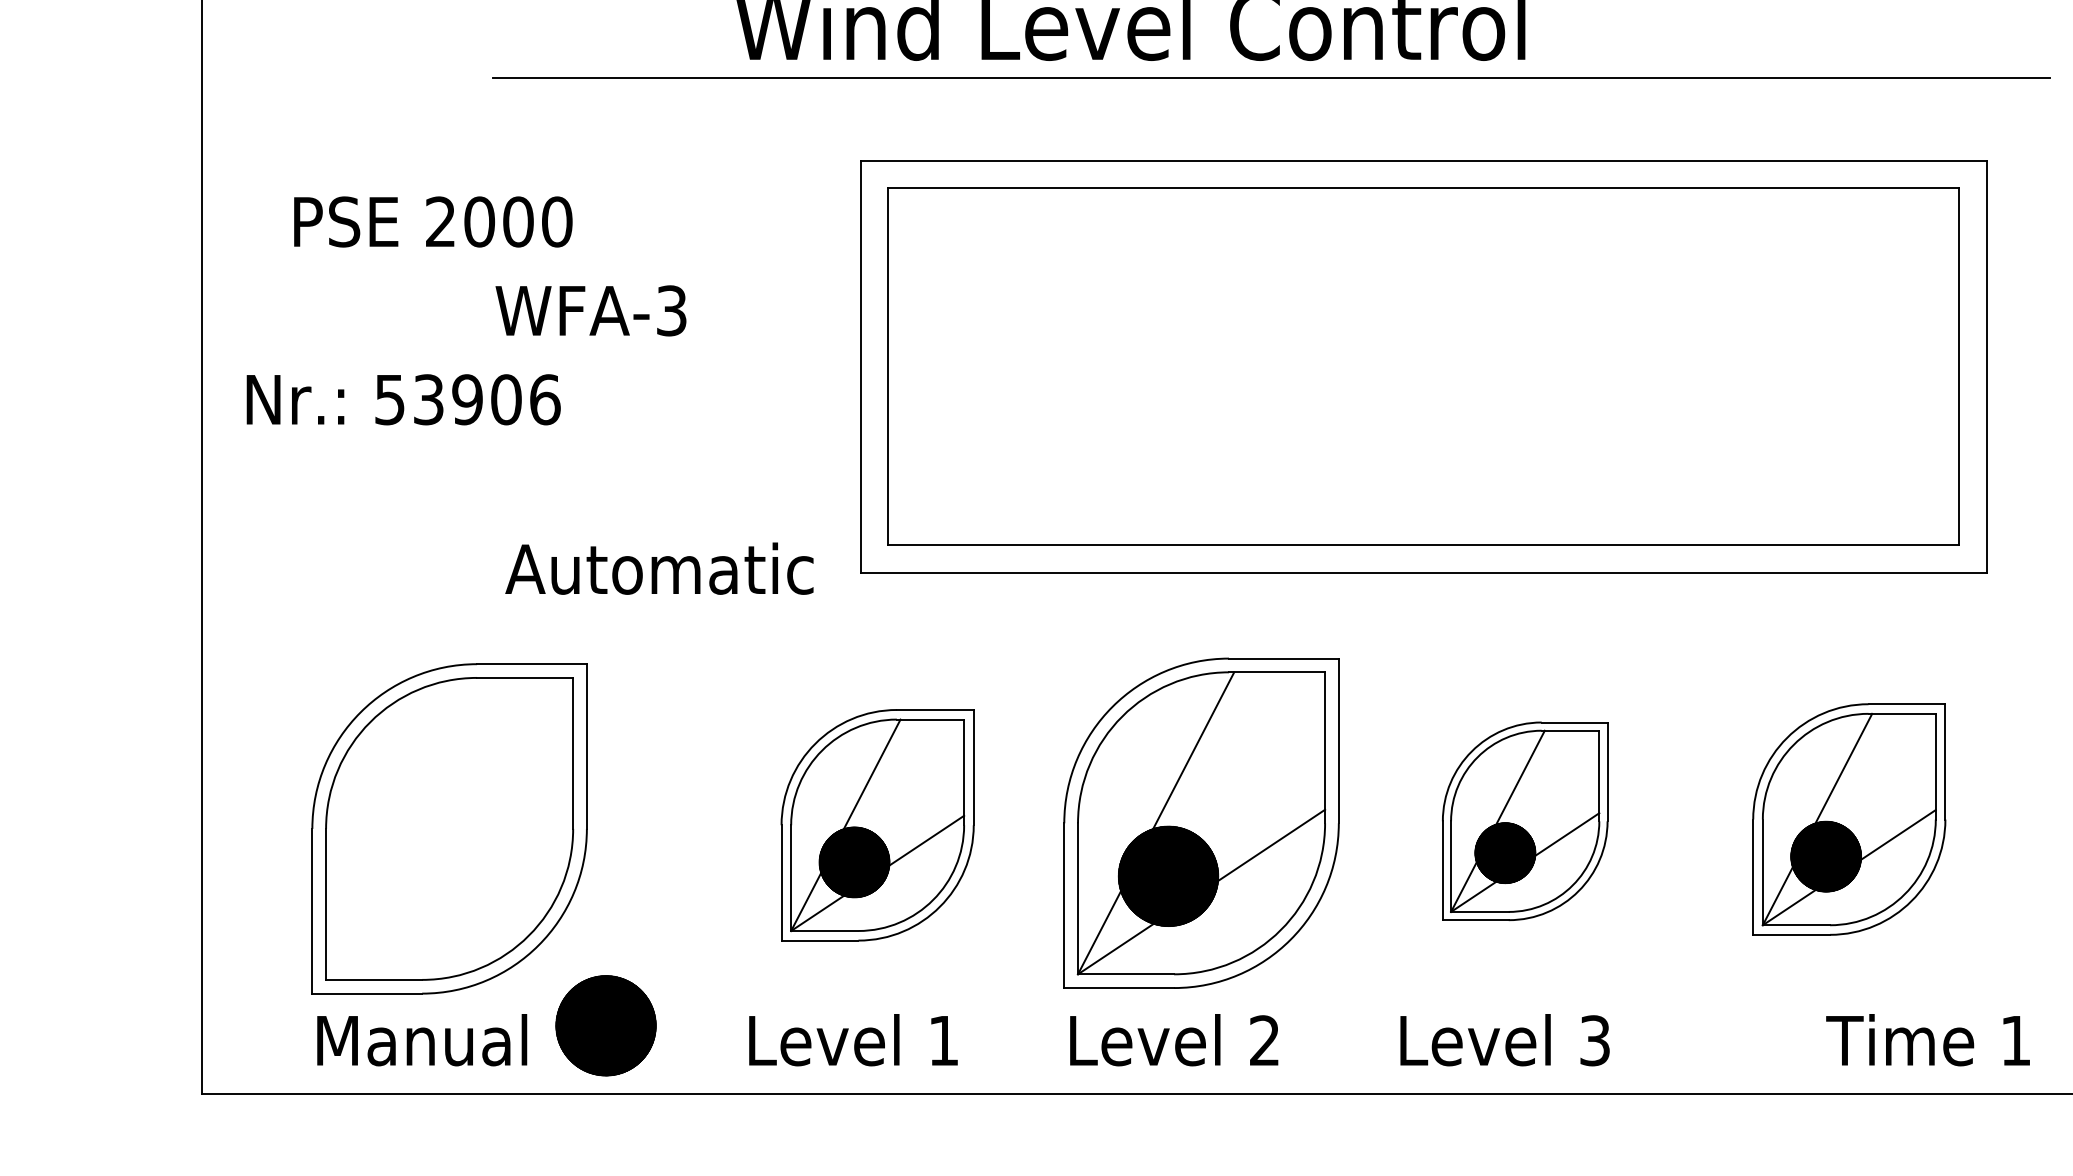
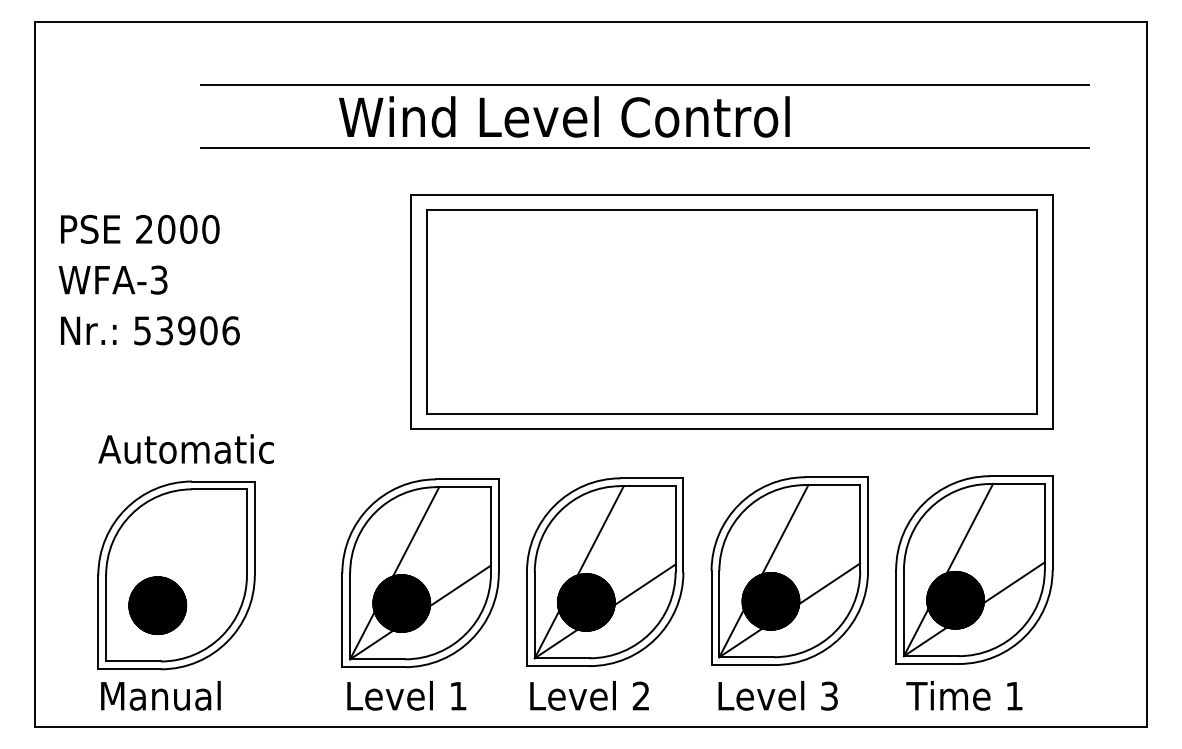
text: (433, 220) -> (140, 228), moved
text: (589, 309) -> (112, 279), moved
text: (658, 567) -> (185, 448), moved
part: (1849, 818) -> (974, 569), size x1.43
part: (1524, 820) -> (789, 570), size x1.67
part: (877, 825) -> (420, 573), size x1.43
part: (605, 1025) -> (157, 605), moved
text: (1928, 1039) -> (964, 695), moved

